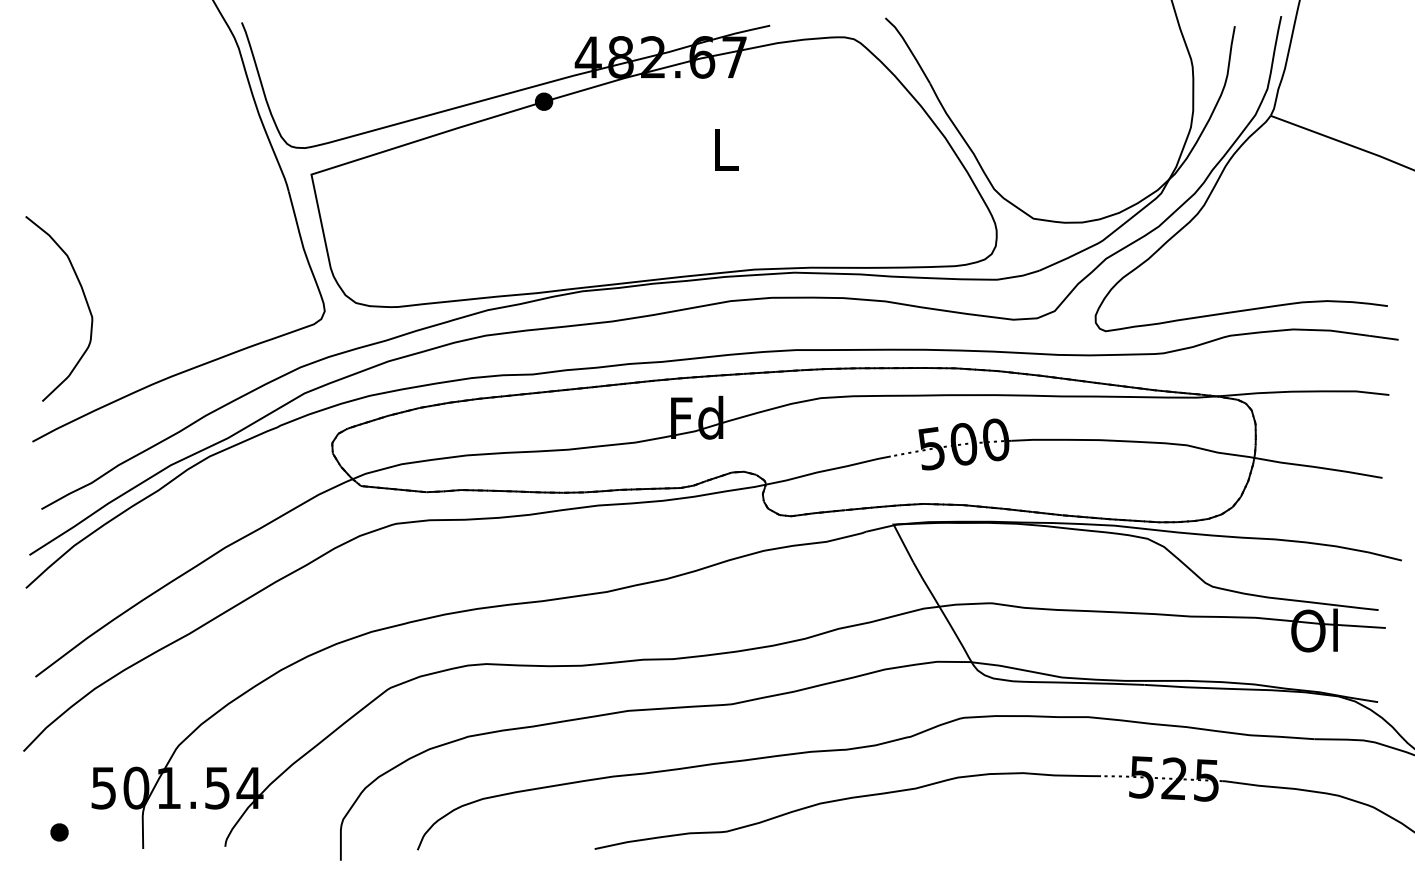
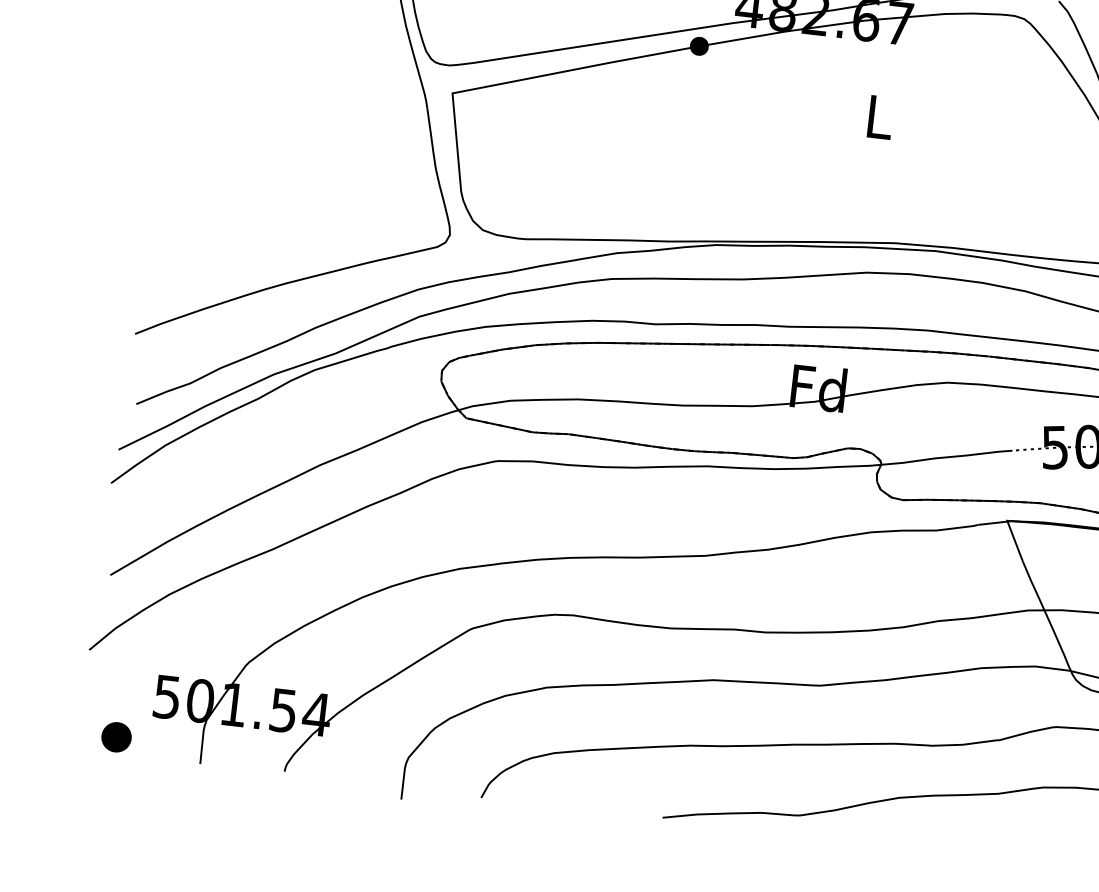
curve: (84, 298) -> (205, 193), removed
part: (59, 832) -> (116, 737), size x1.6

